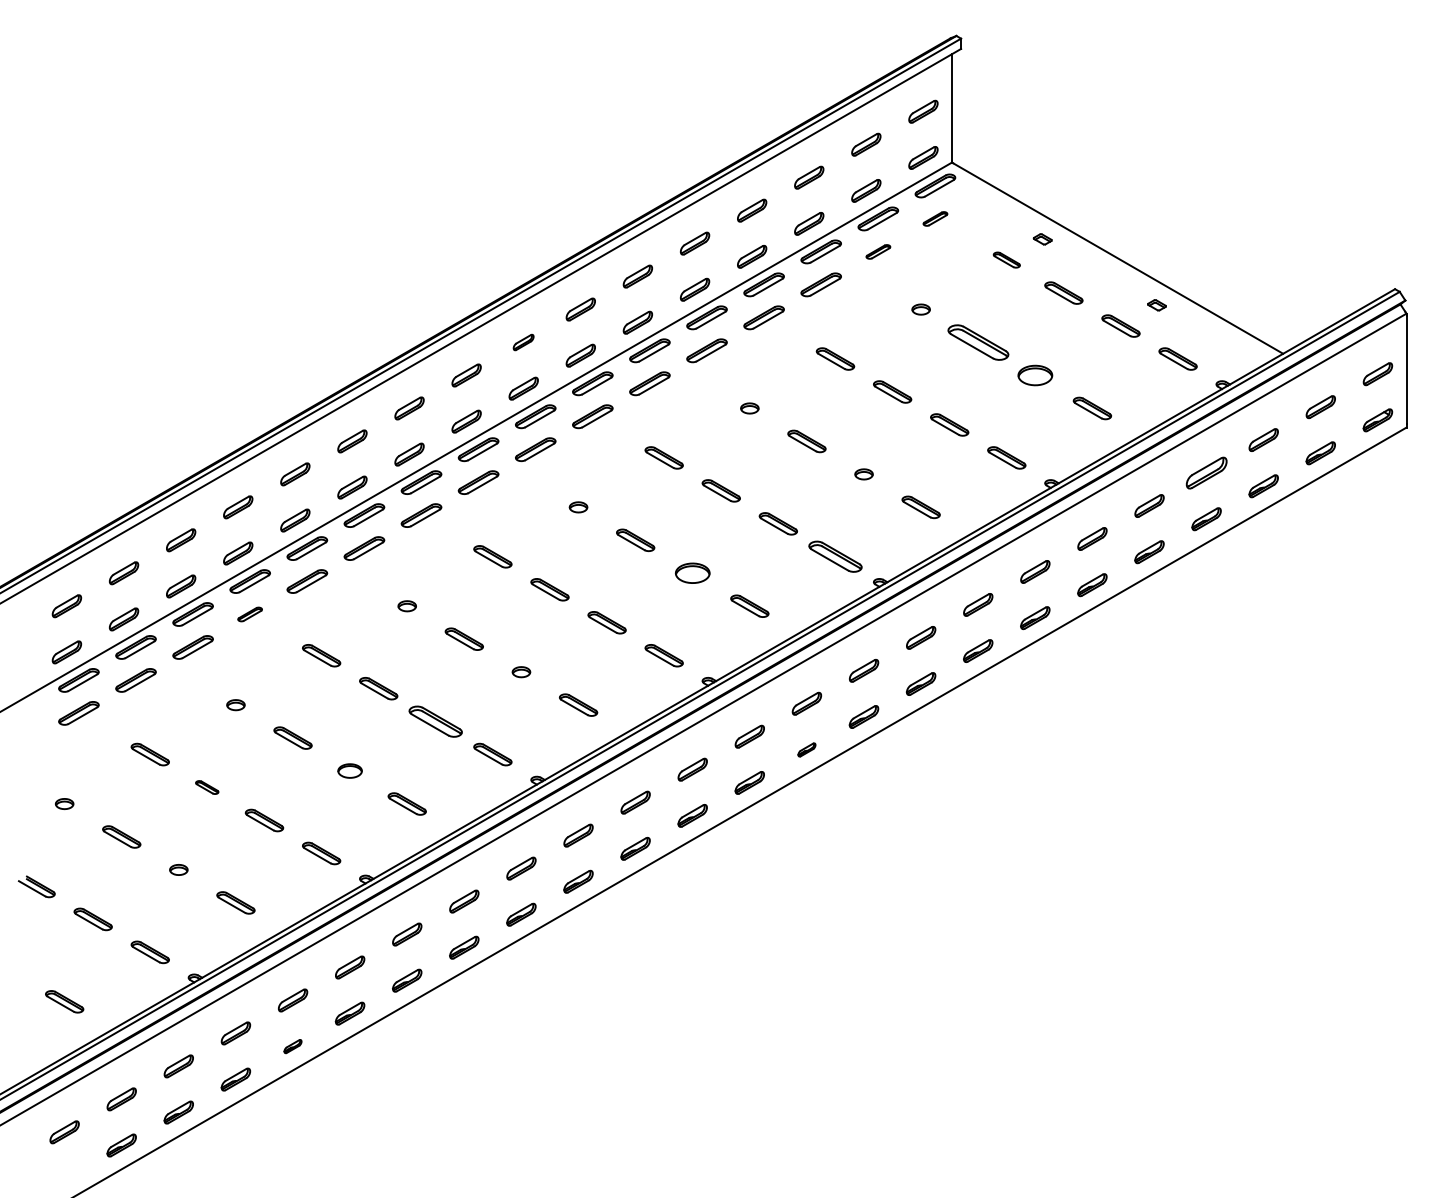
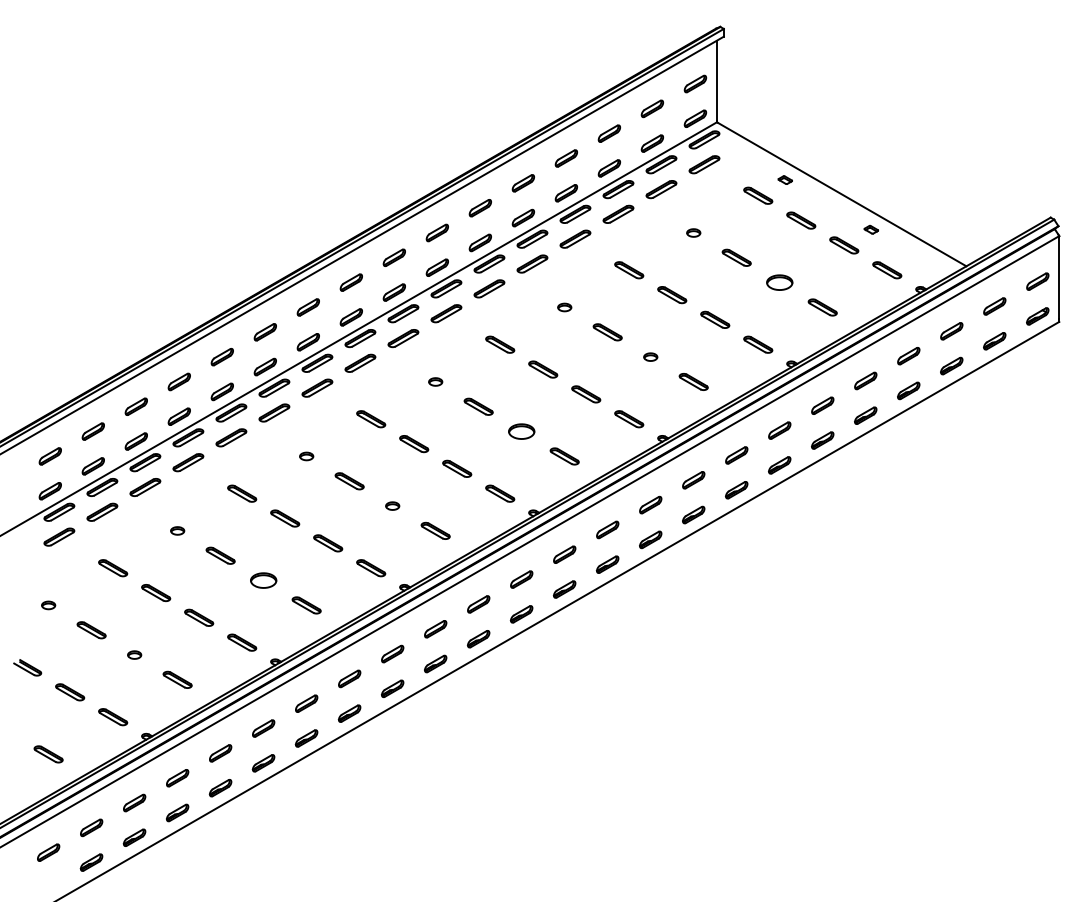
part: (935, 218) -> (704, 164), size x1.67
part: (878, 251) -> (661, 189), size x1.67
part: (1006, 259) -> (758, 195), size x1.43
part: (523, 342) -> (394, 257), size x1.43
part: (977, 342) -> (736, 257), size x0.62
part: (1206, 472) -> (908, 355), size x0.71
part: (835, 556) -> (629, 418), size x0.71
part: (249, 614) -> (187, 462), size x1.67
part: (435, 721) -> (327, 543), size x0.71
part: (806, 749) -> (607, 564), size x1.67
part: (349, 770) -> (263, 580), size x1.43
part: (206, 787) -> (155, 592), size x1.67
part: (292, 1046) -> (220, 788), size x1.67

